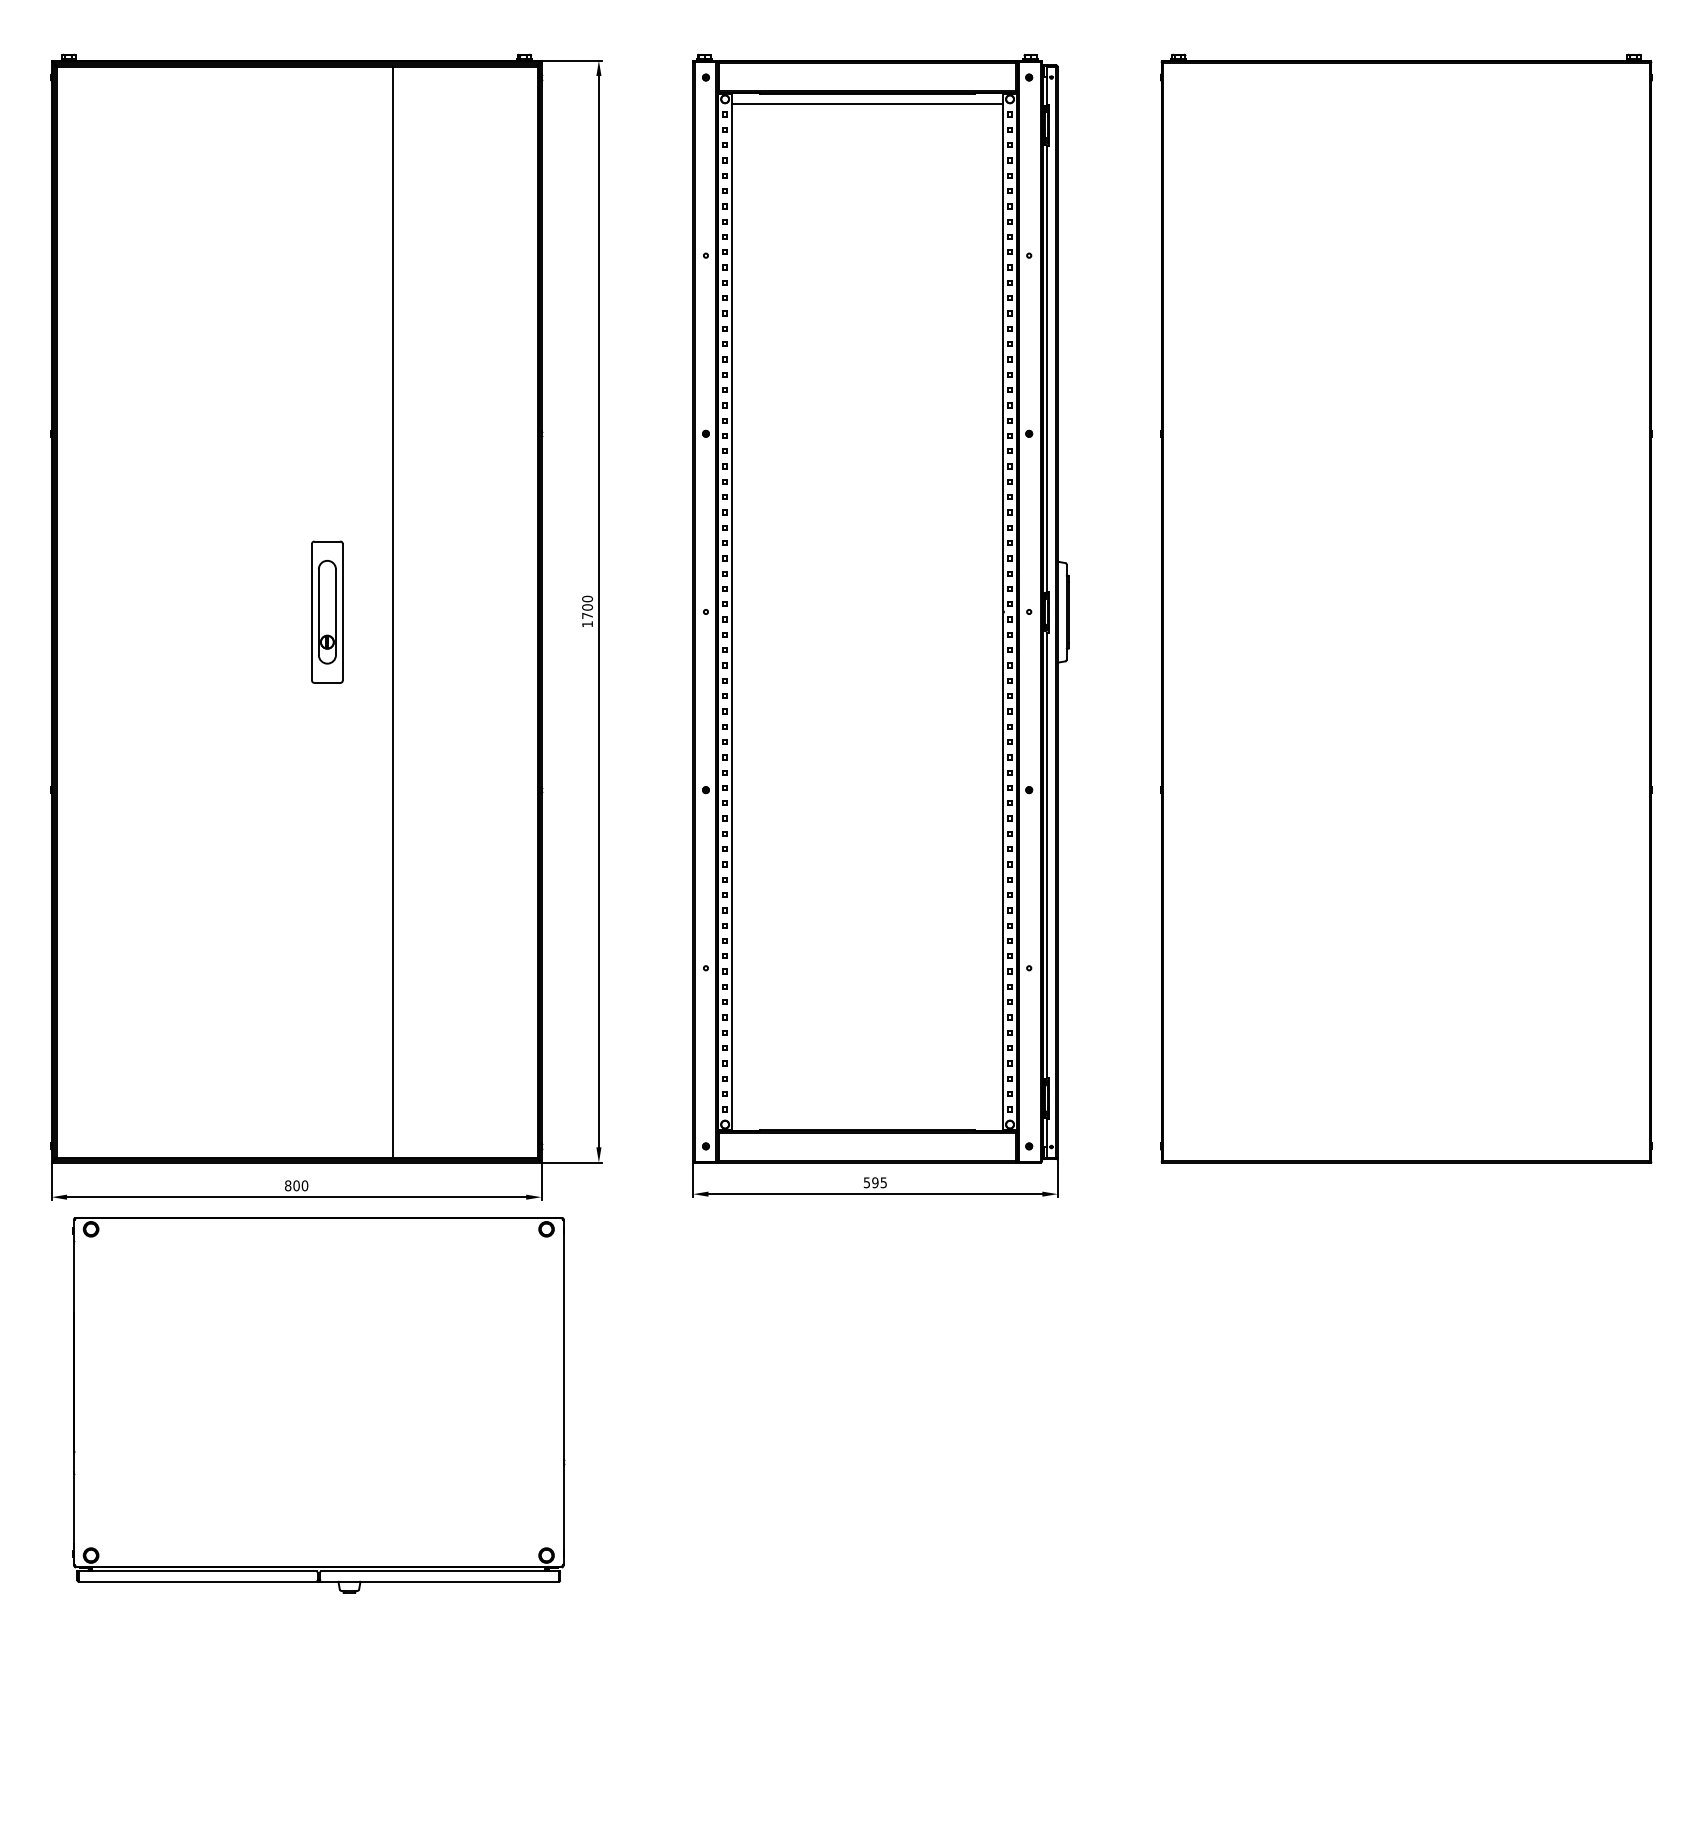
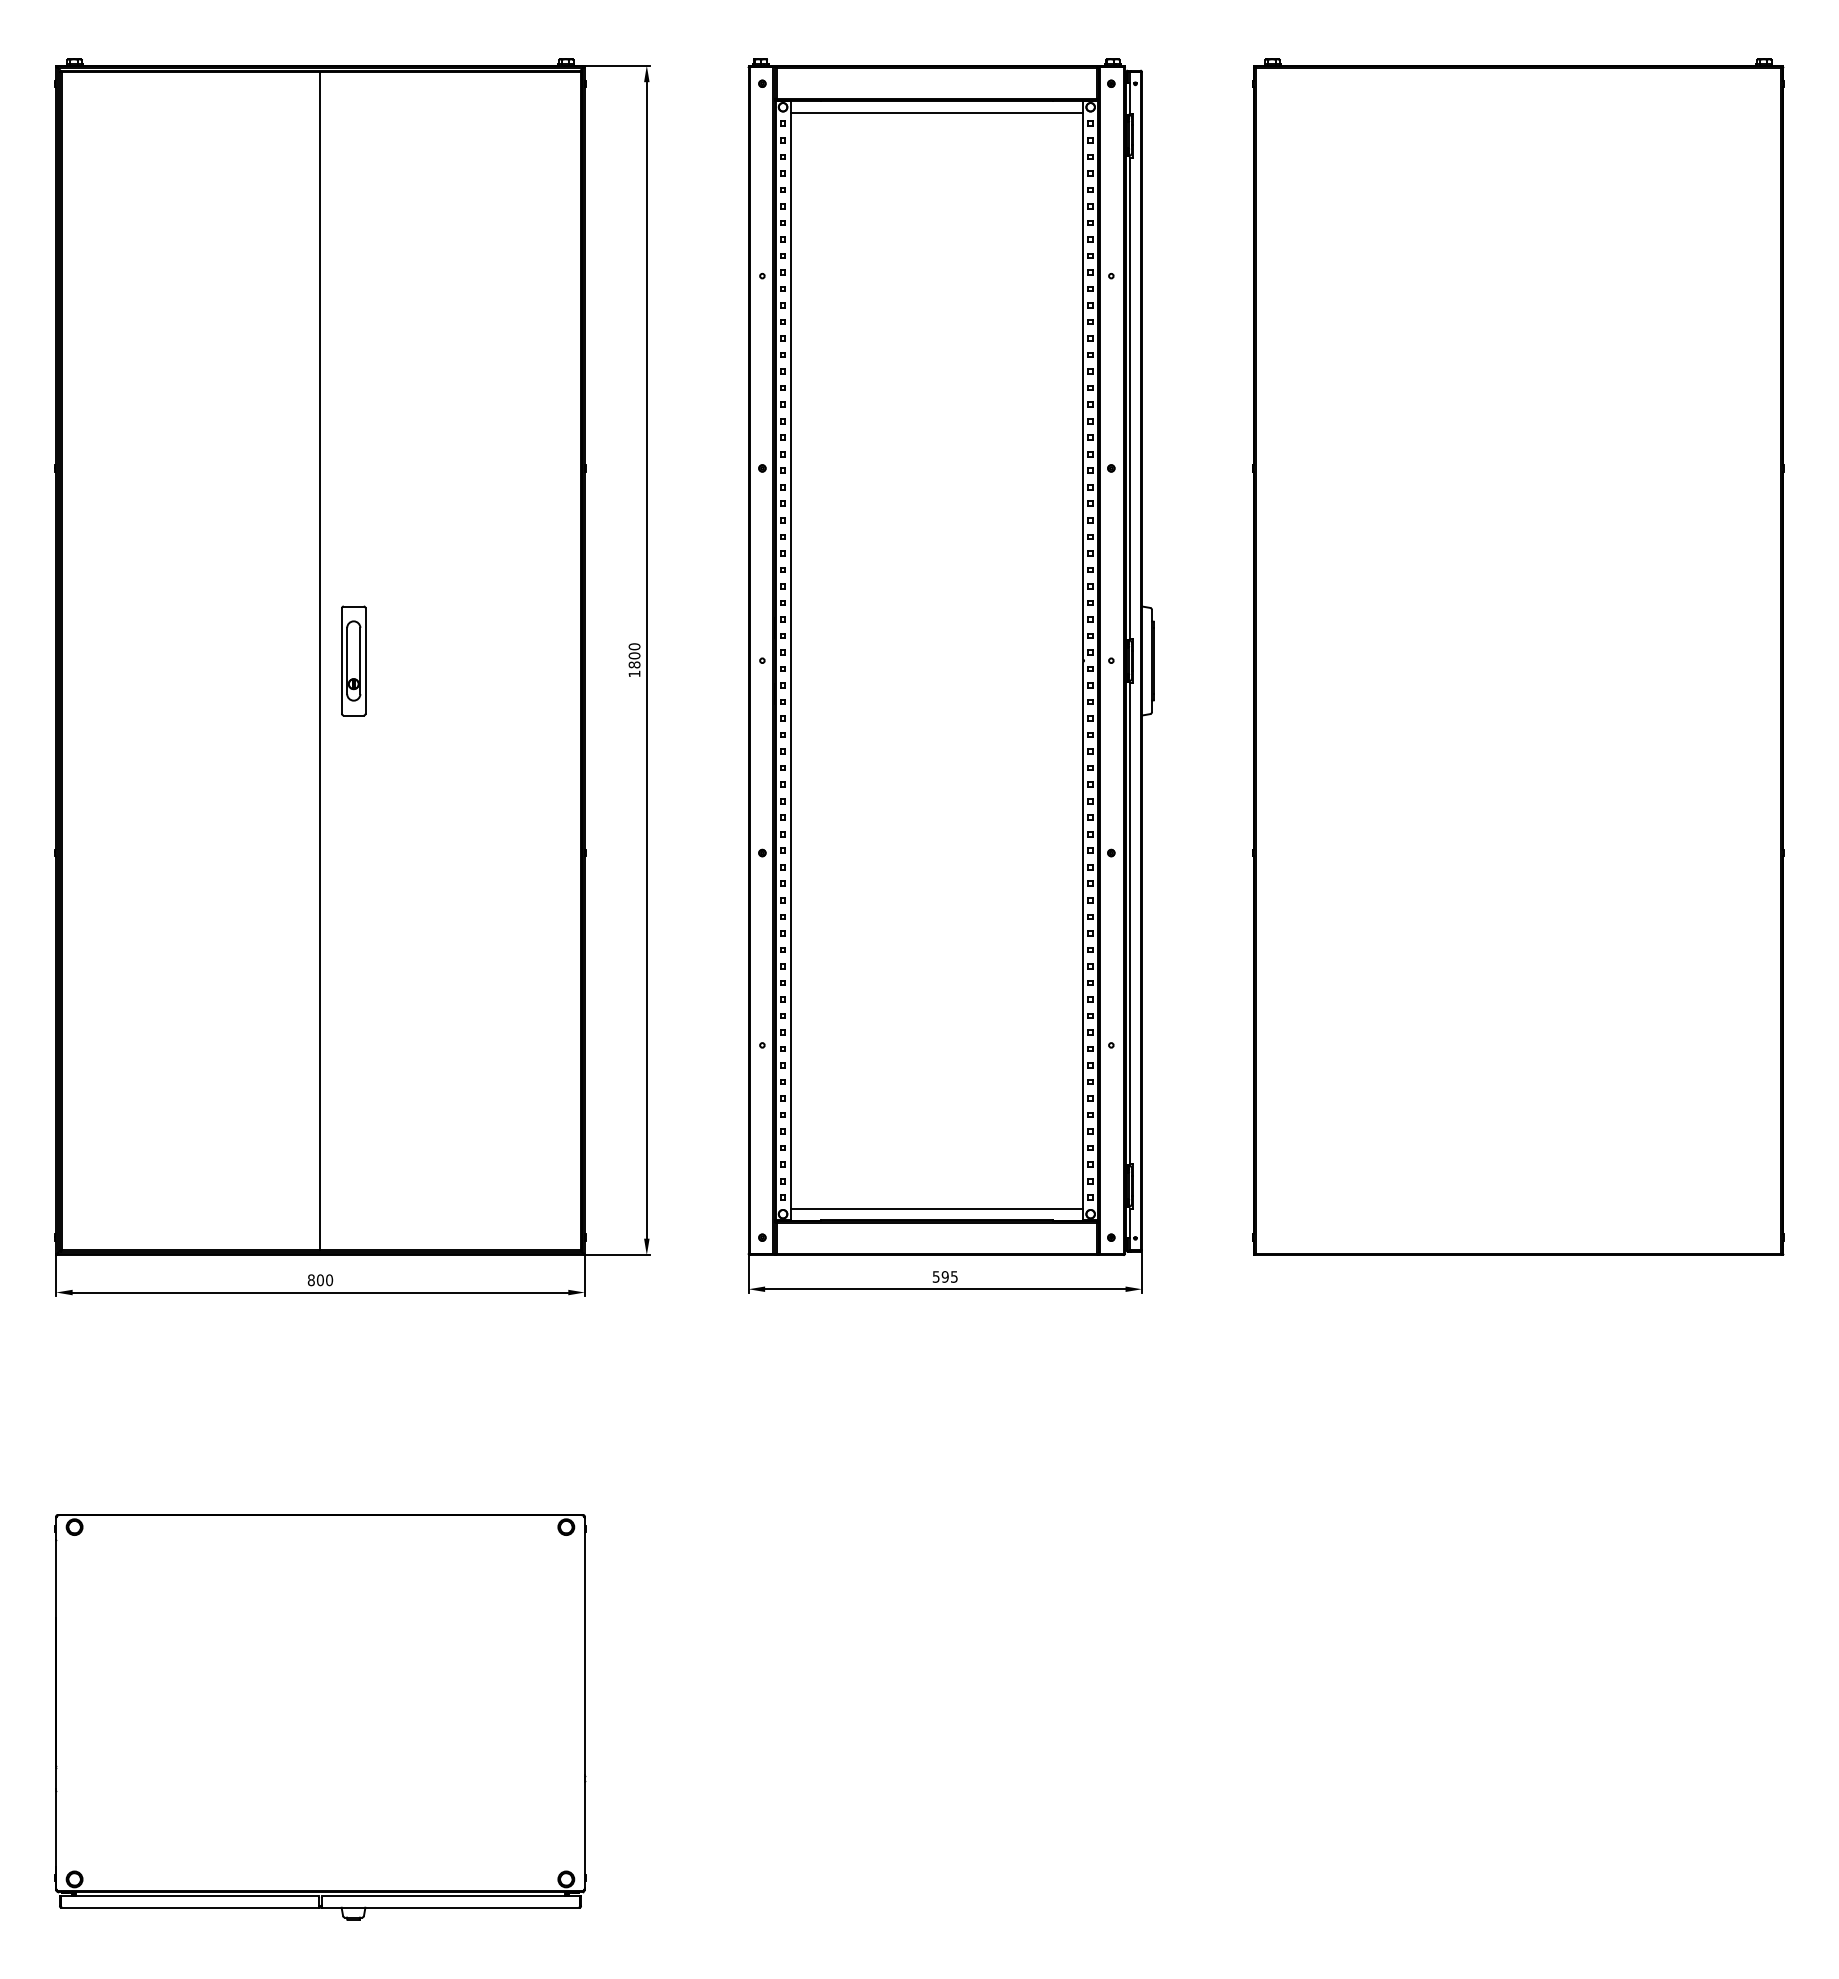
part: (327, 611) -> (353, 660), size x0.71
line: (392, 611) -> (320, 660), moved
text: (587, 615) -> (634, 664), 1700 -> 1800
line: (867, 1119) -> (936, 1208), added
part: (318, 1405) -> (320, 1717), moved

